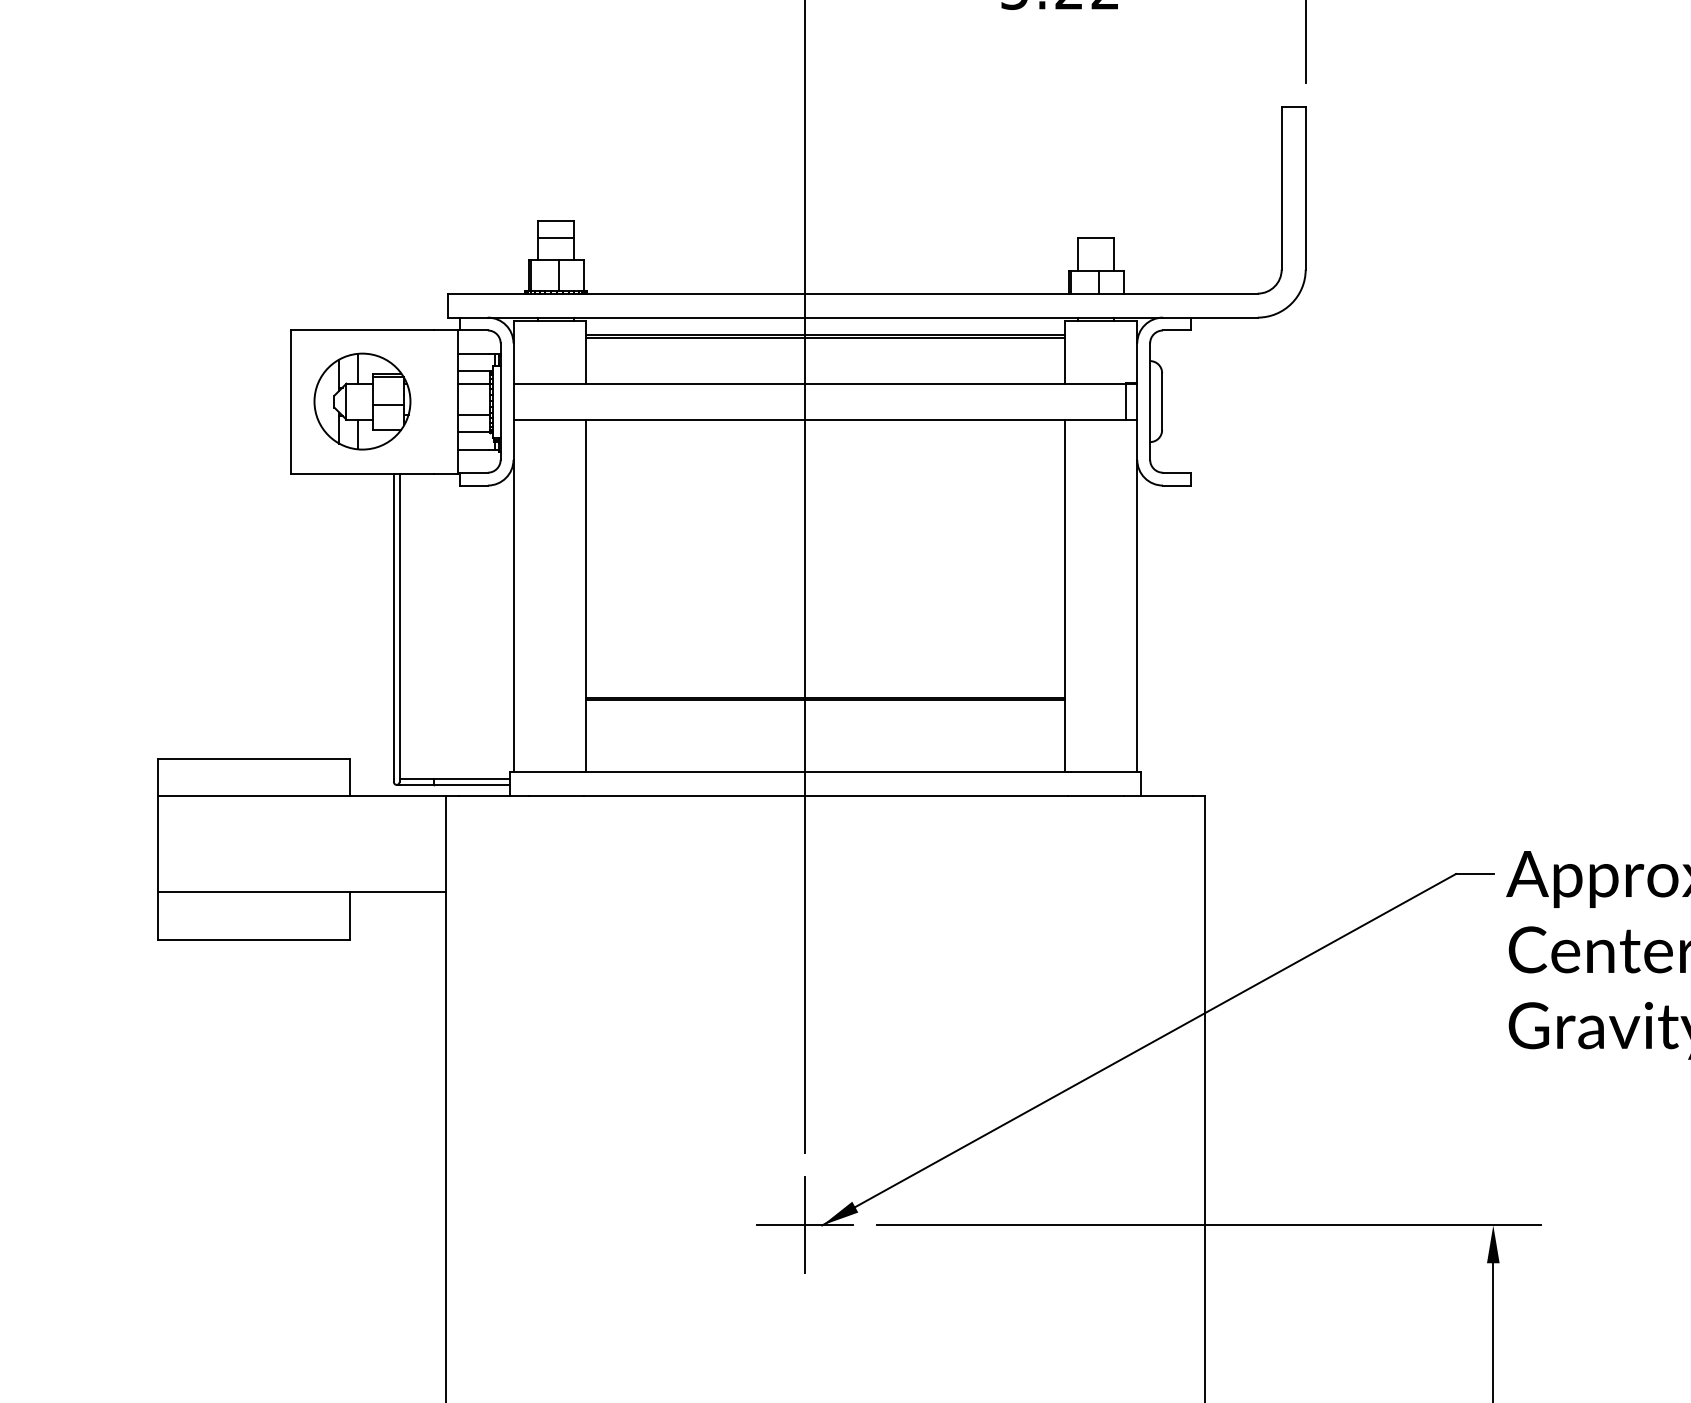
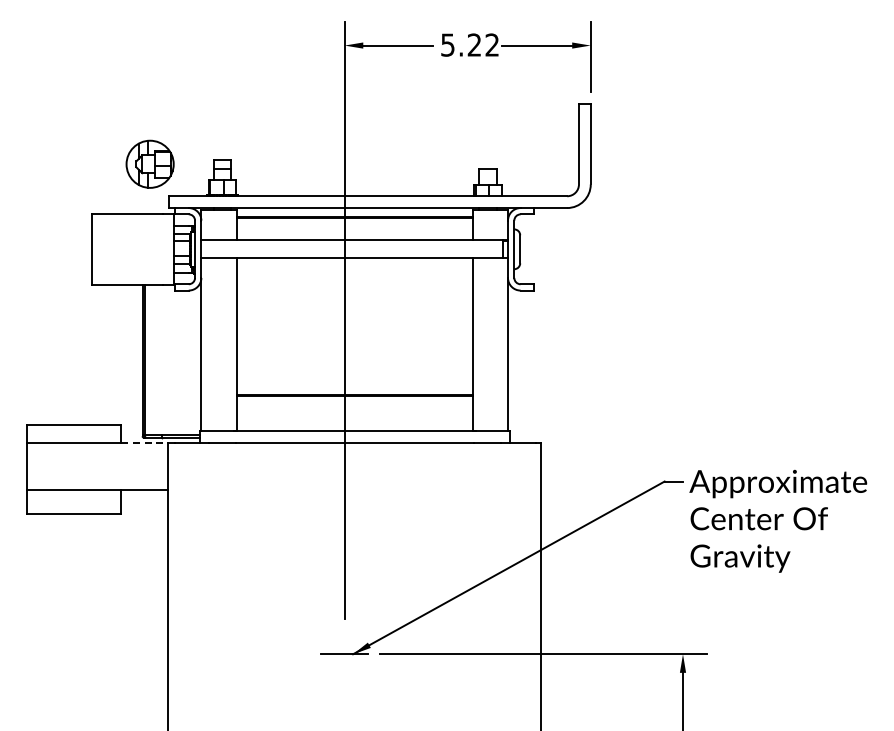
part: (361, 399) -> (149, 163), moved
line: (397, 796) -> (144, 443), solid -> dashed
line: (804, 1223) -> (344, 653), removed

